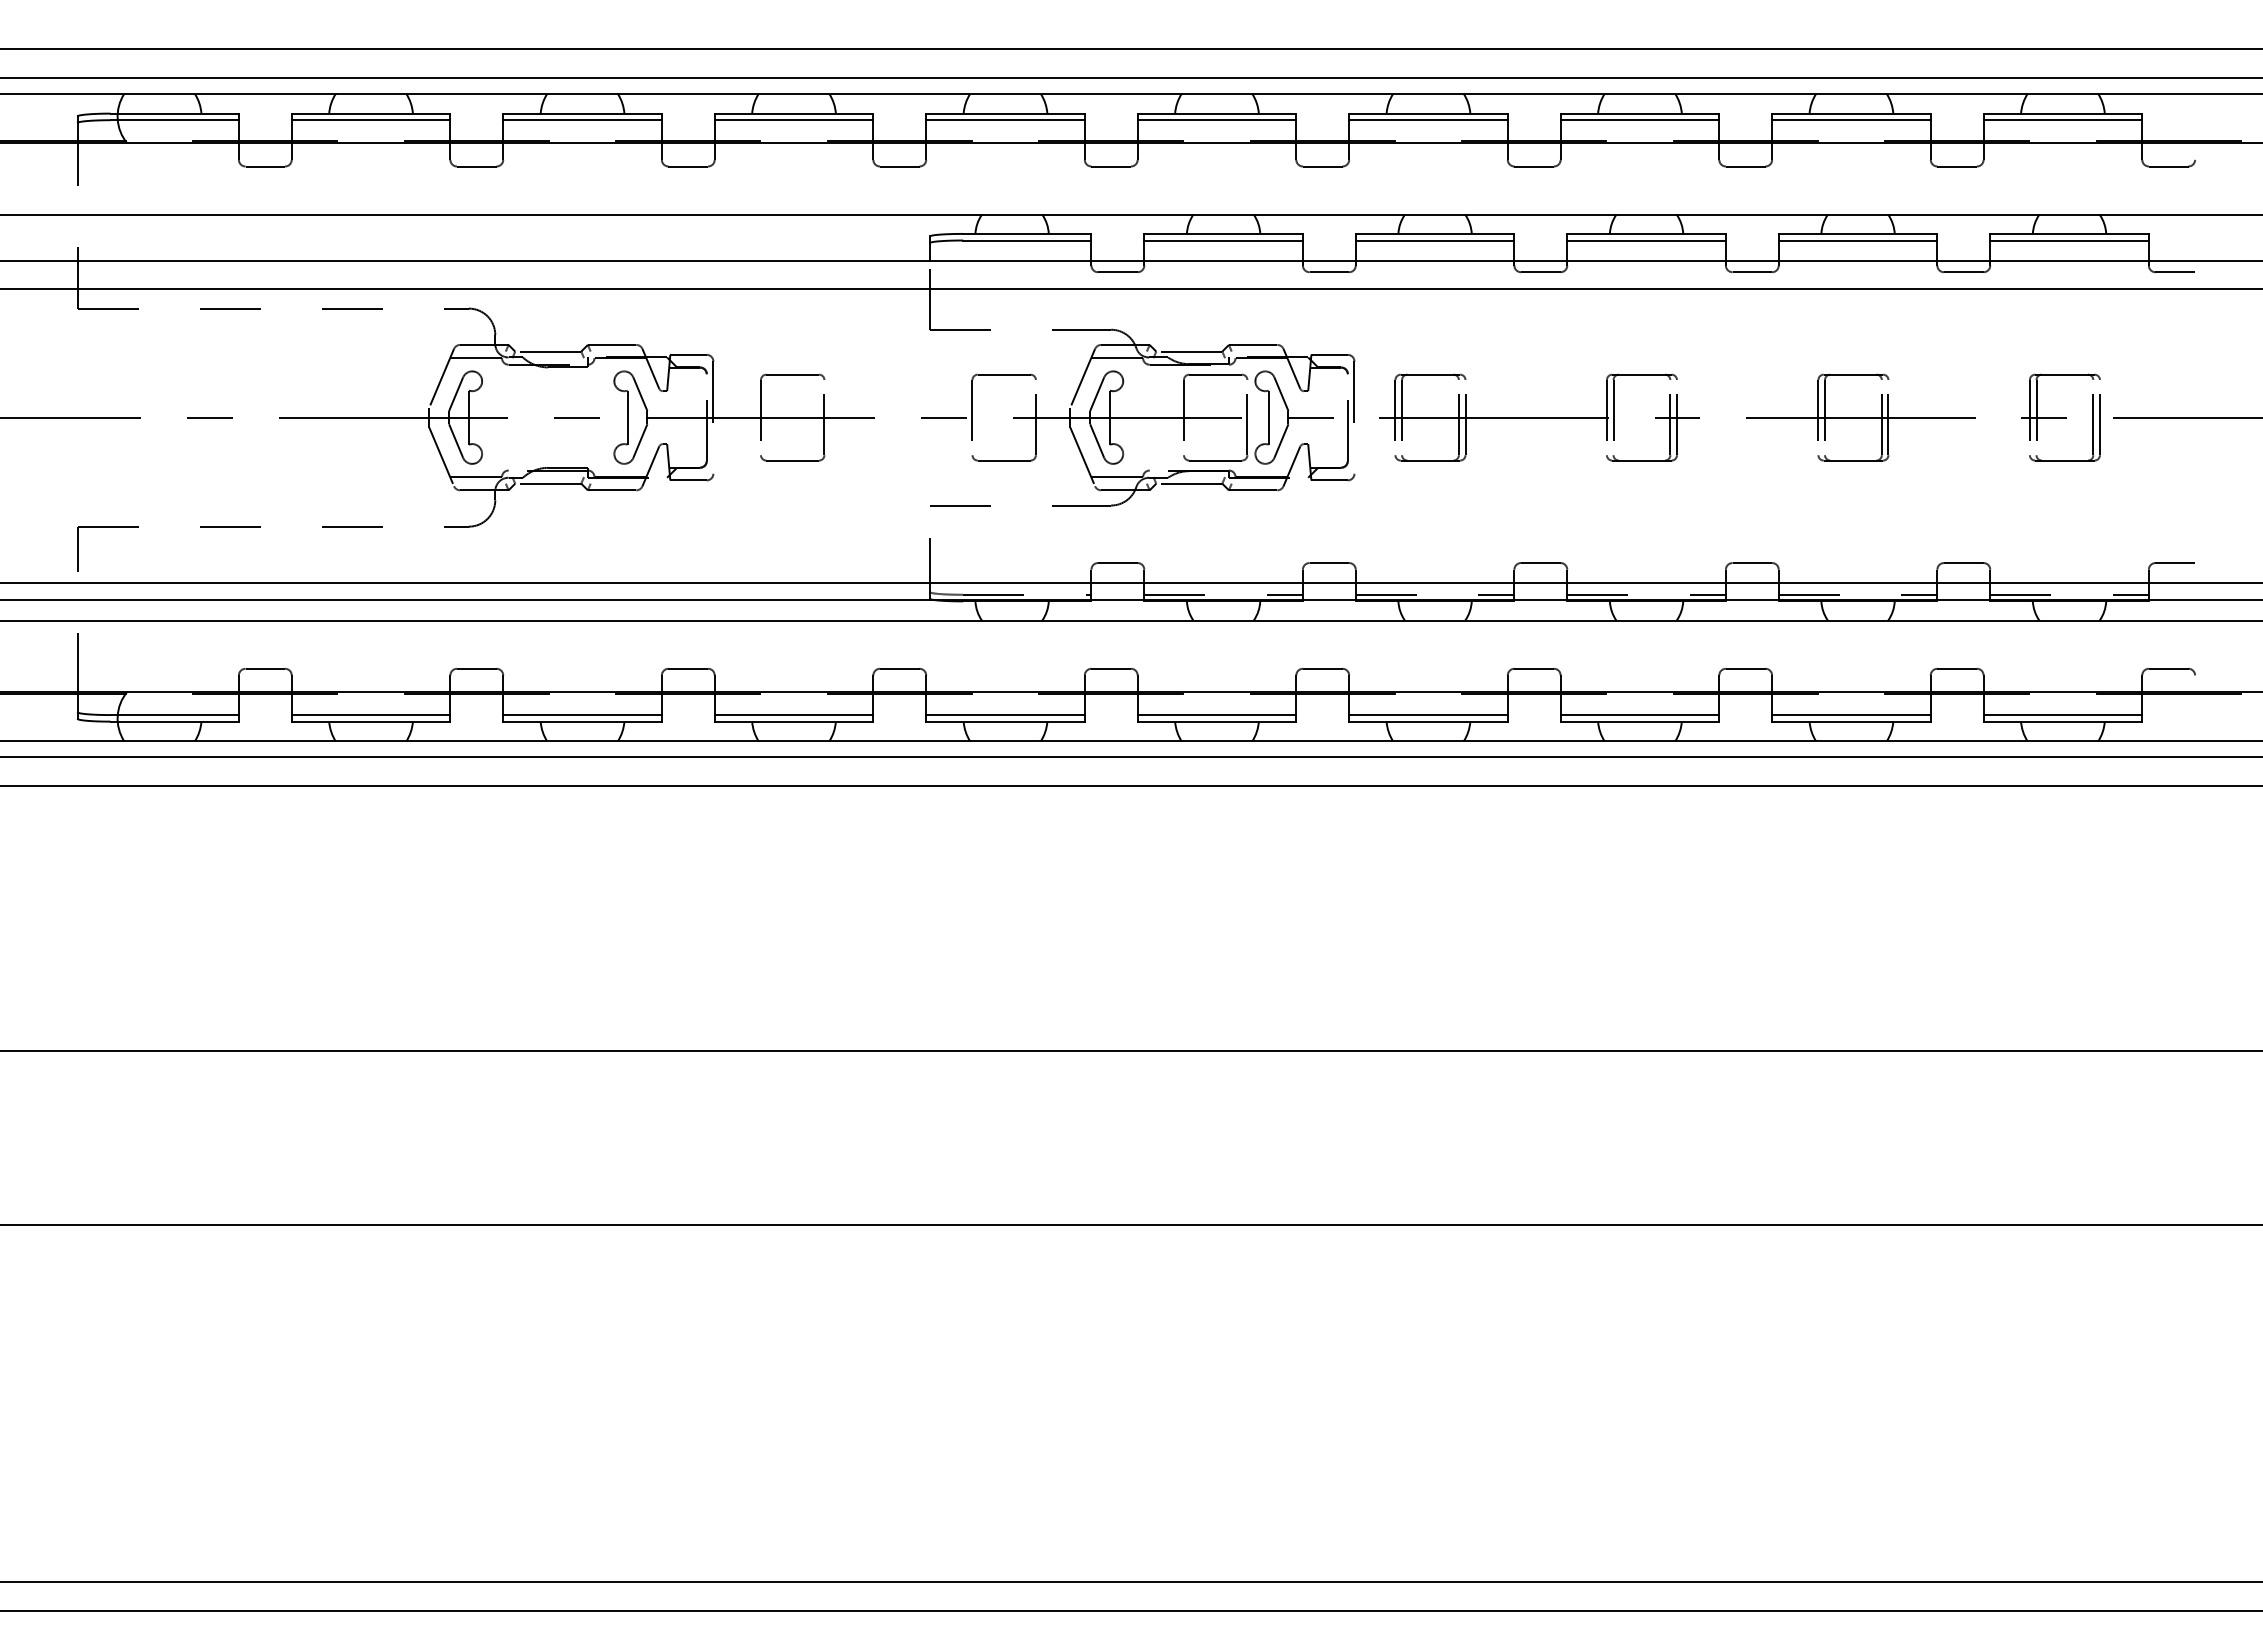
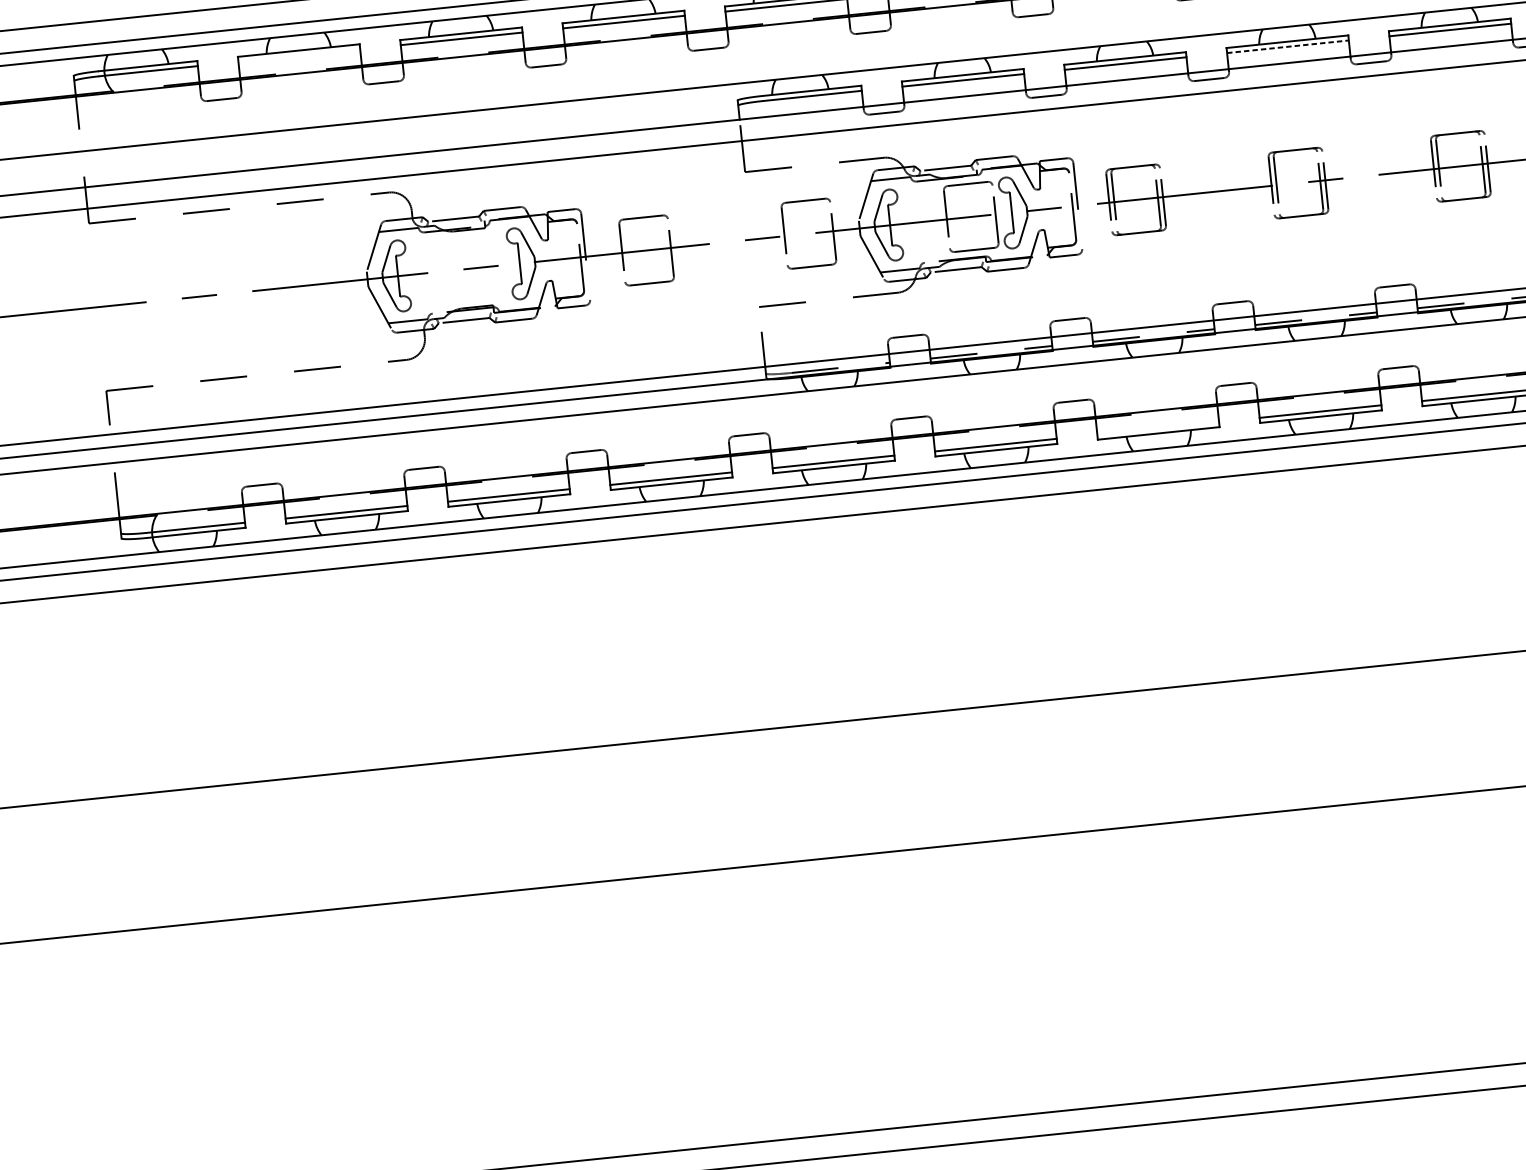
line: (370, 120) -> (298, 55), removed
line: (1647, 240) -> (1288, 46), solid -> dashed
line: (1428, 715) -> (1158, 428), removed

